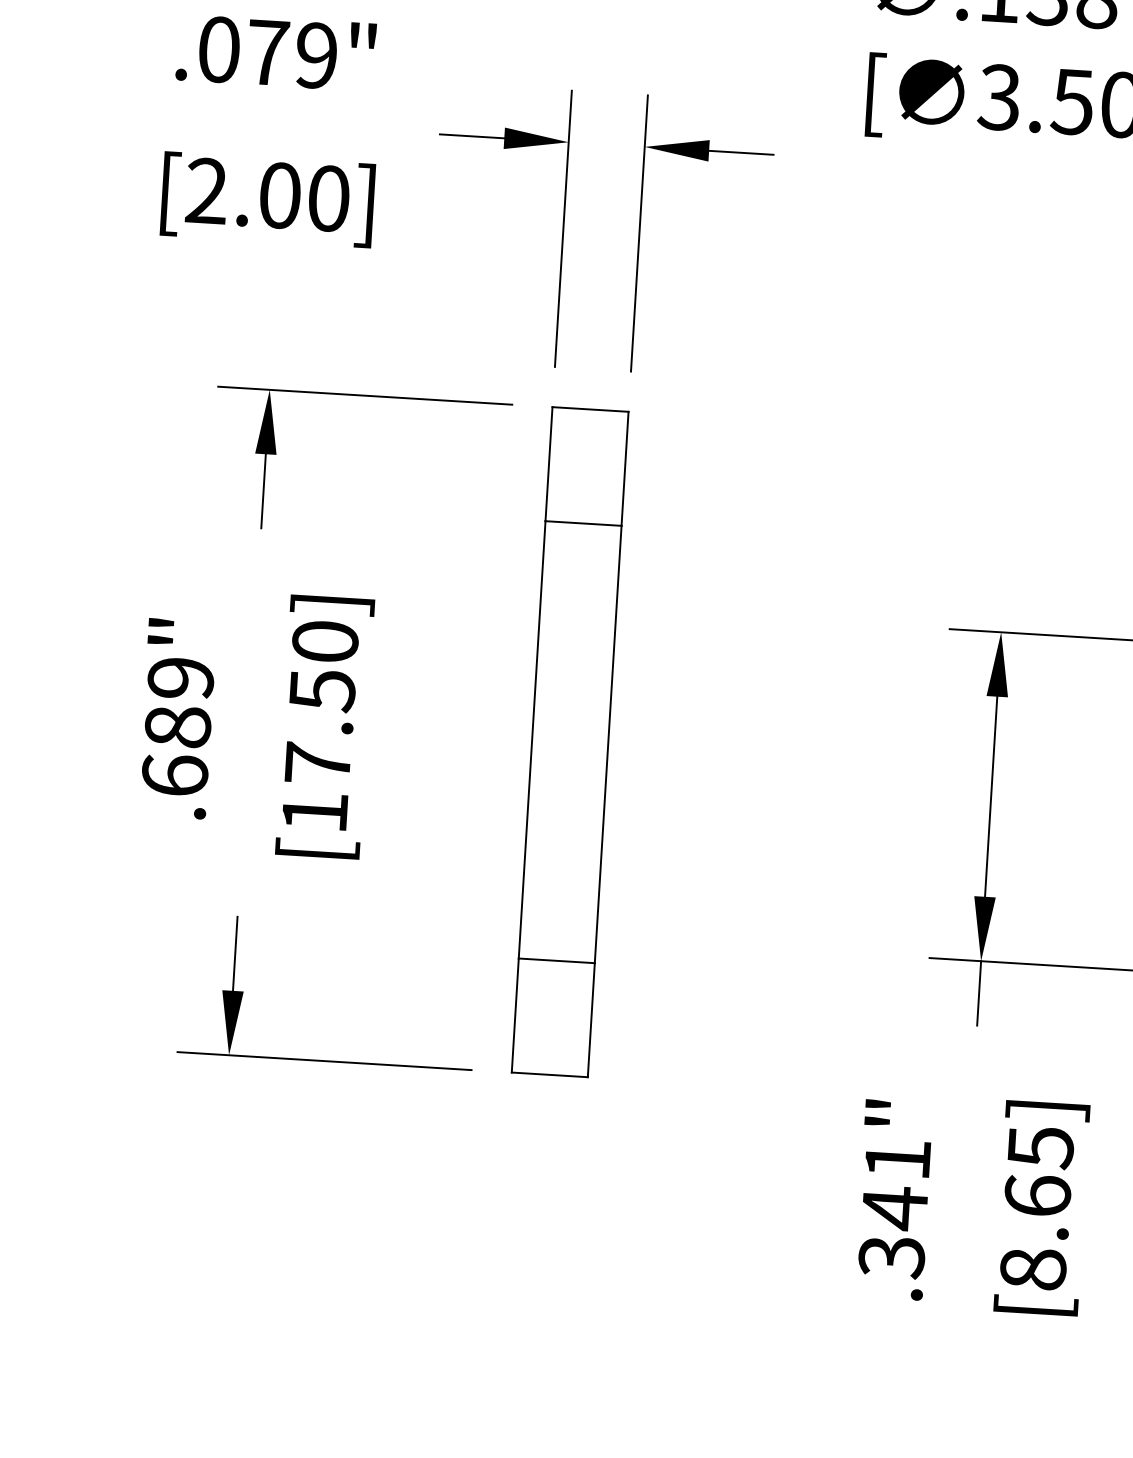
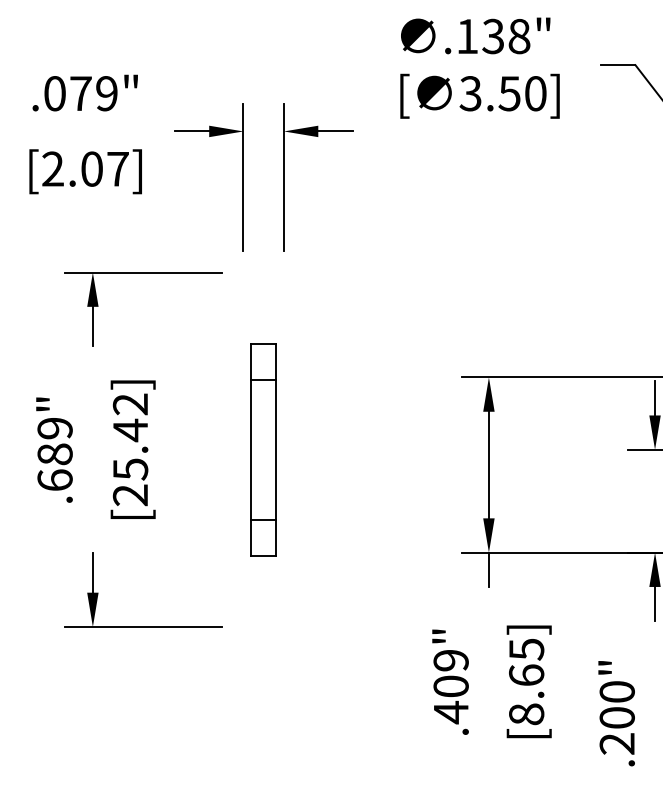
text: (327, 197) -> (117, 168), [2.00] -> [2.07]
text: (320, 726) -> (130, 449), [17.50] -> [25.42]
part: (569, 741) -> (263, 449), size x0.6
text: (893, 1209) -> (450, 687), .341" -> .409"

